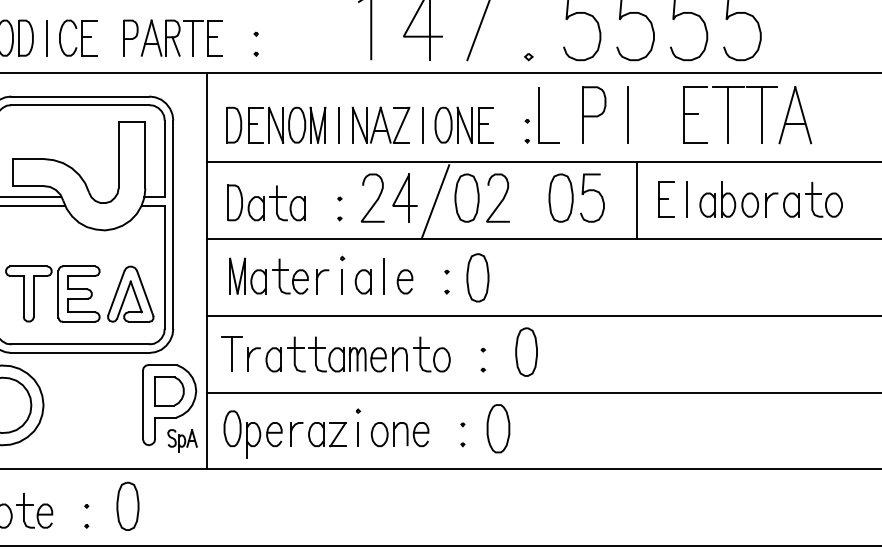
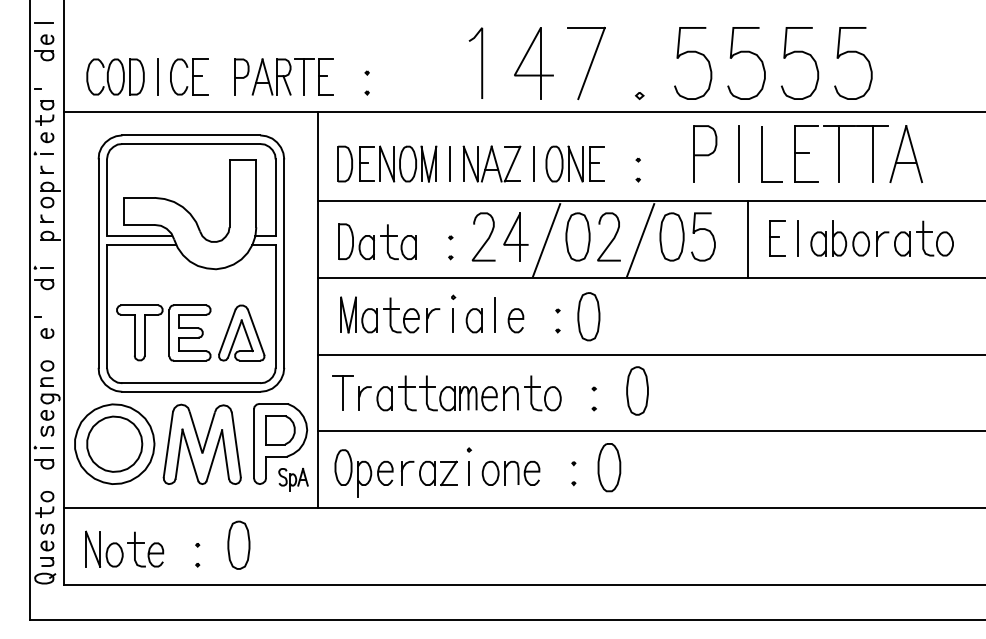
line: (539, 115) -> (762, 154), moved
line: (529, 201) -> (640, 240), added
part: (90, 404) -> (201, 443), added

